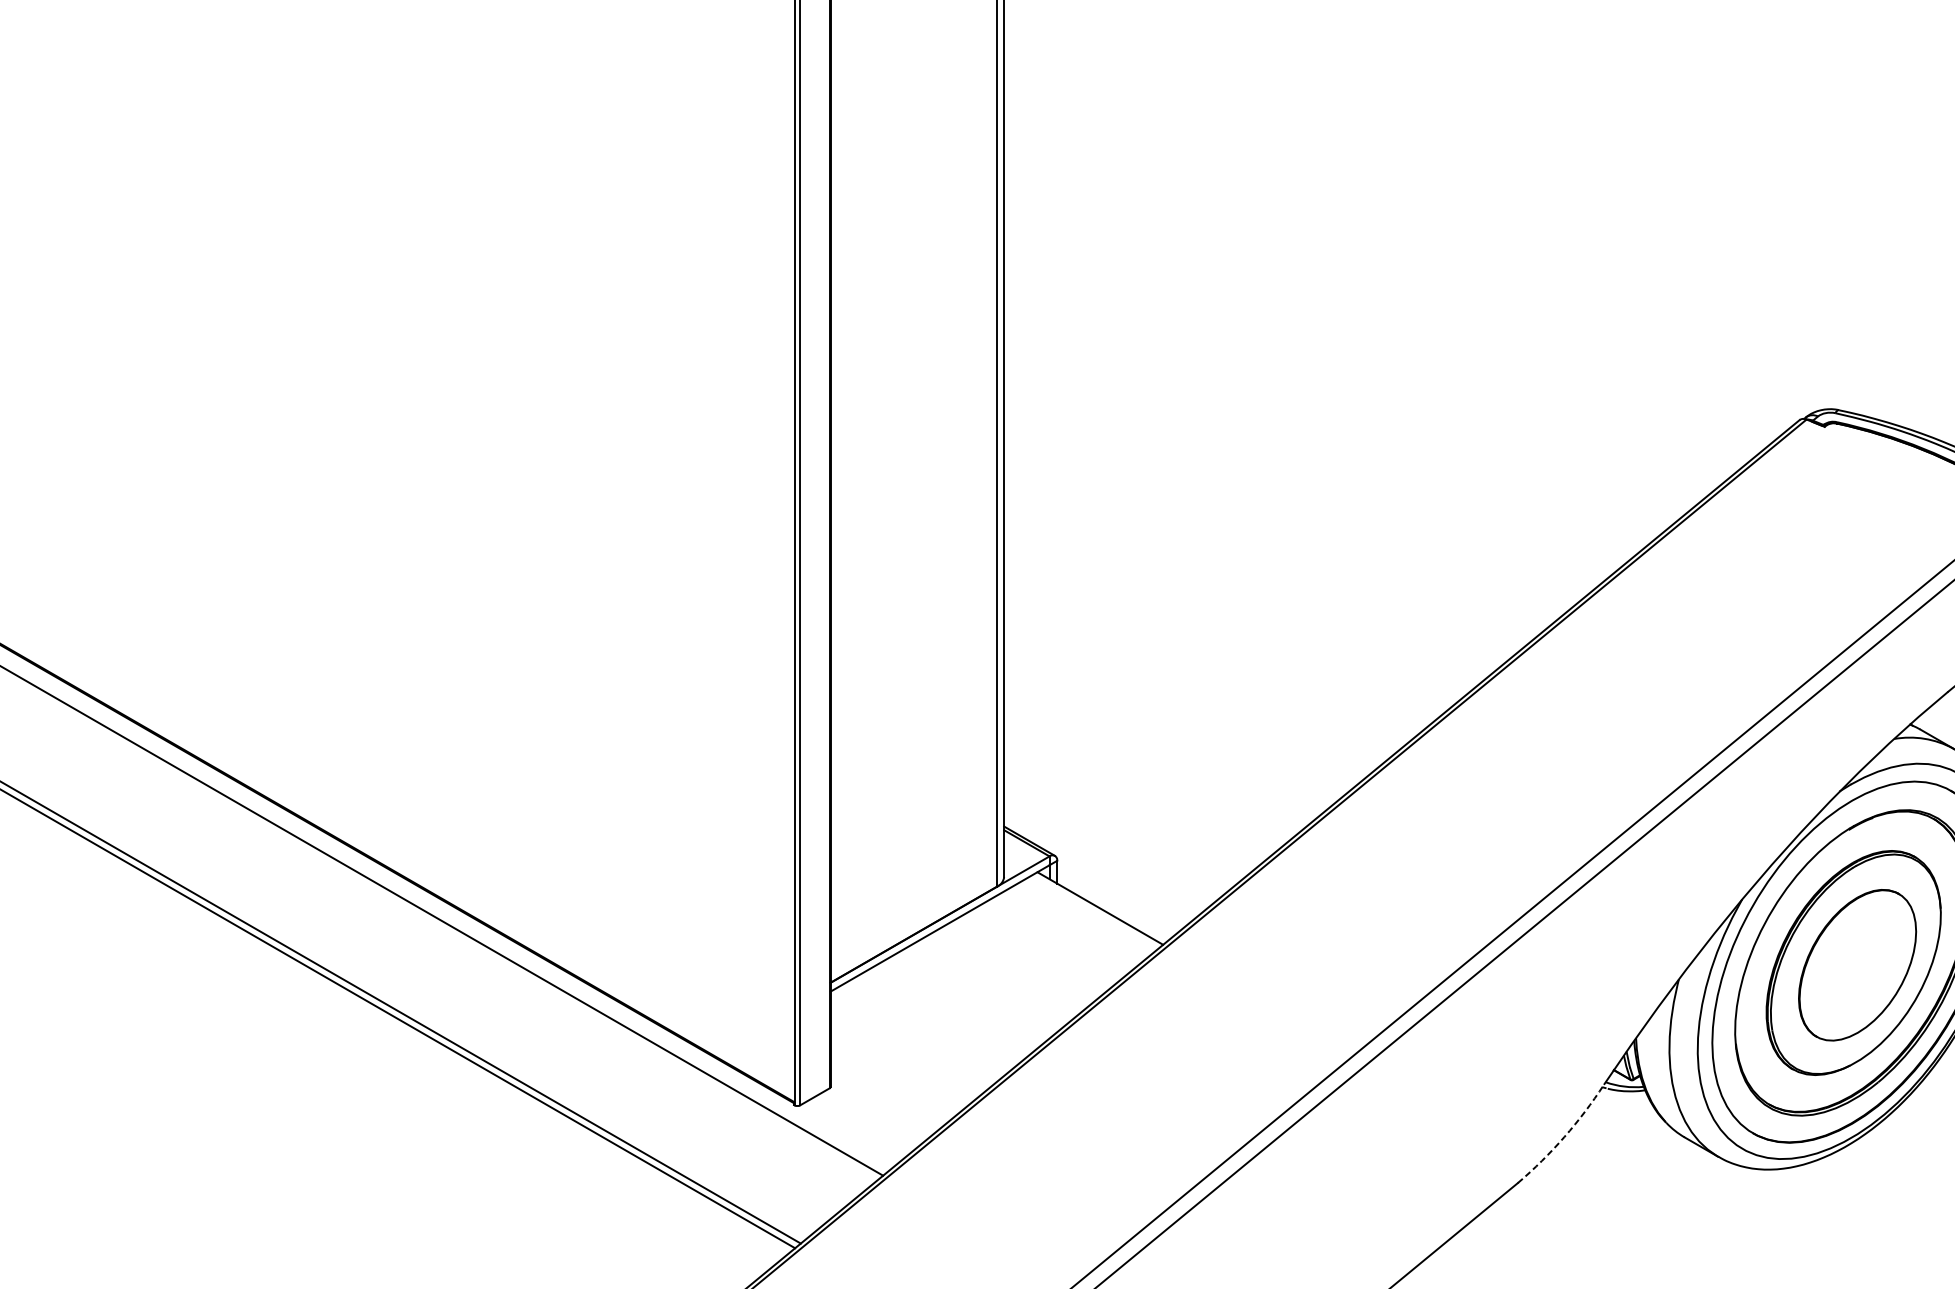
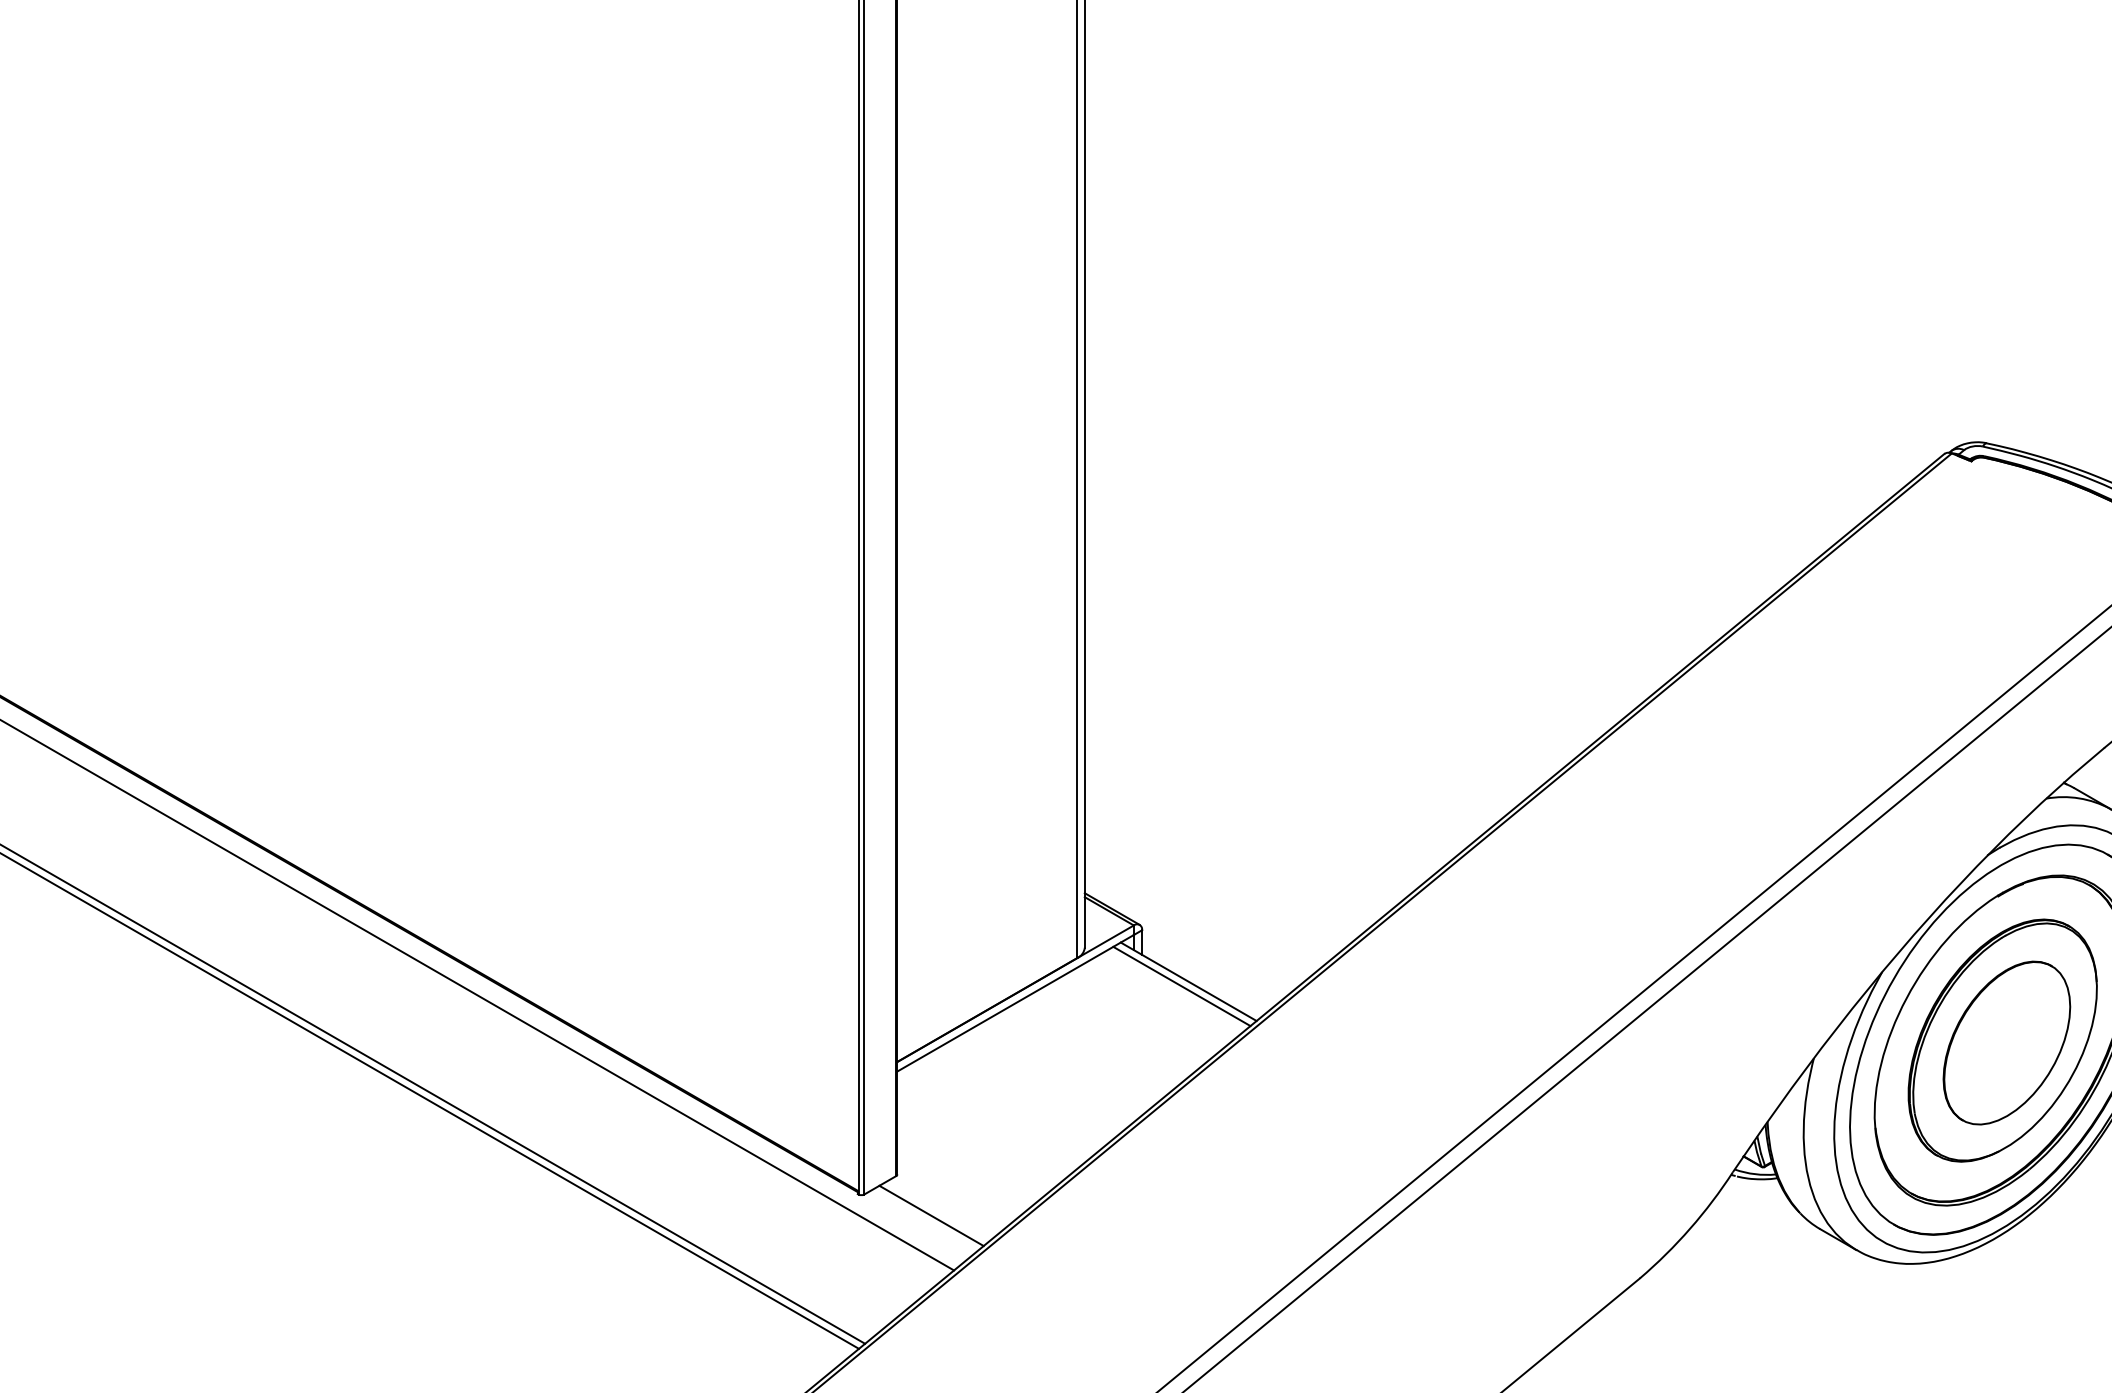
line: (1093, 912) -> (1181, 986), added
line: (862, 1124) -> (931, 1215), added
arc: (1564, 1136) -> (1690, 1228), dashed -> solid

